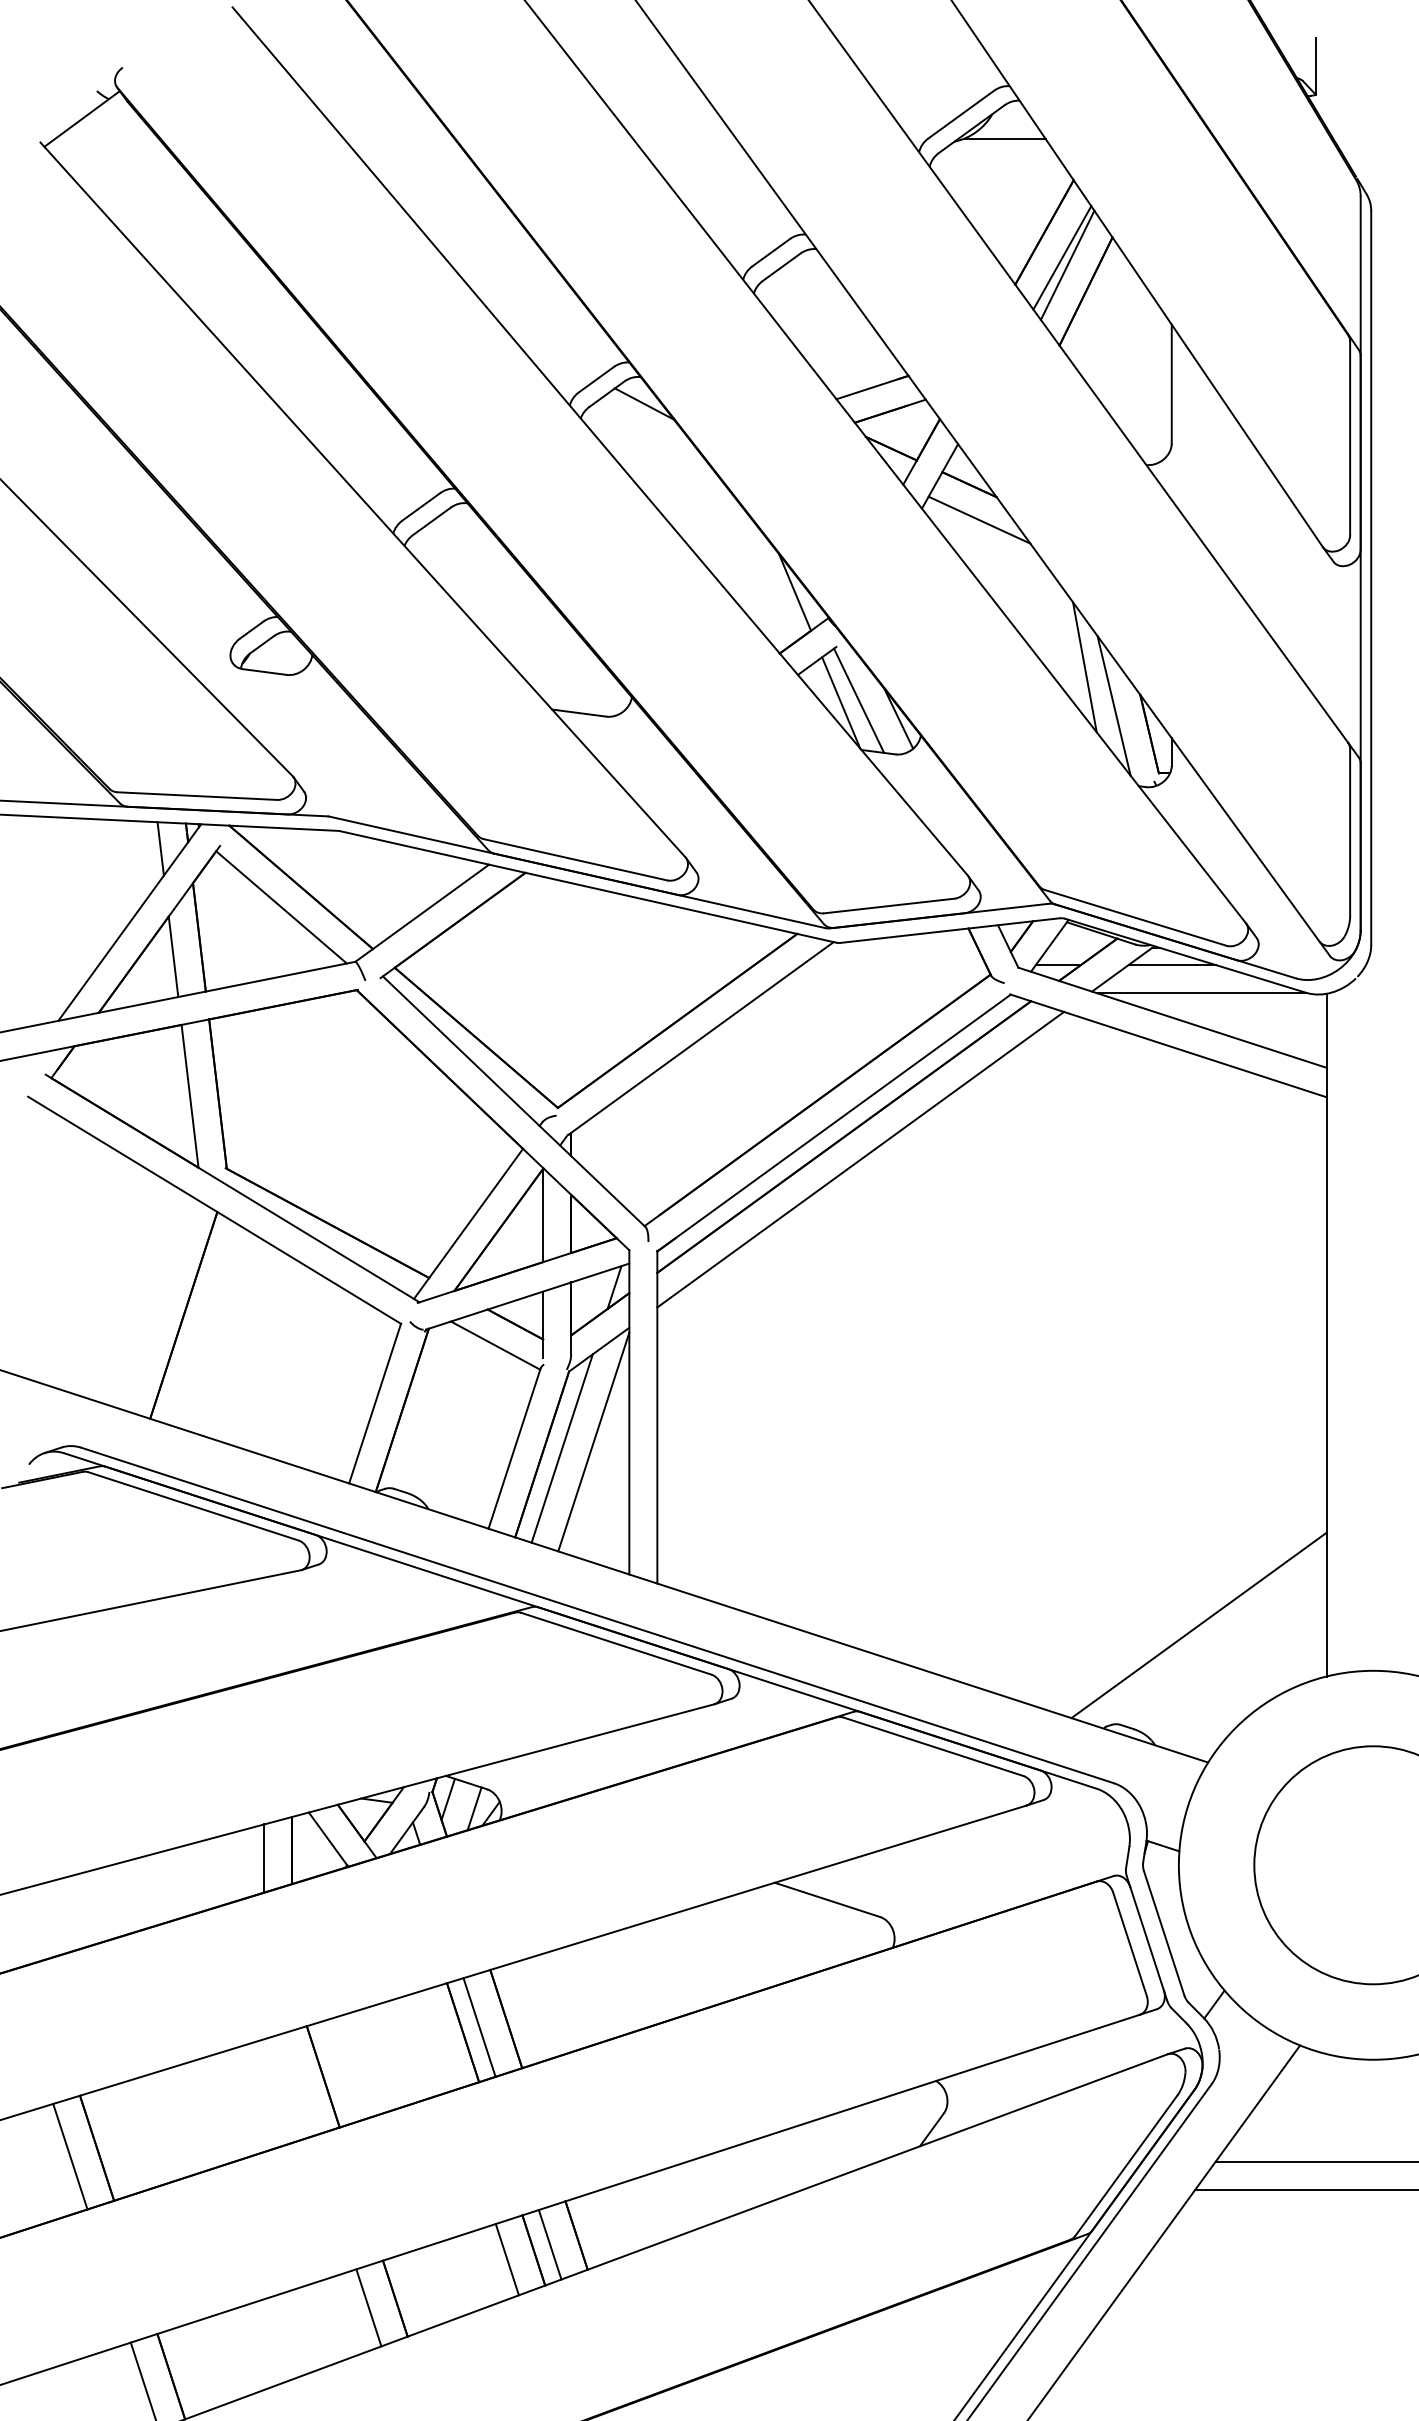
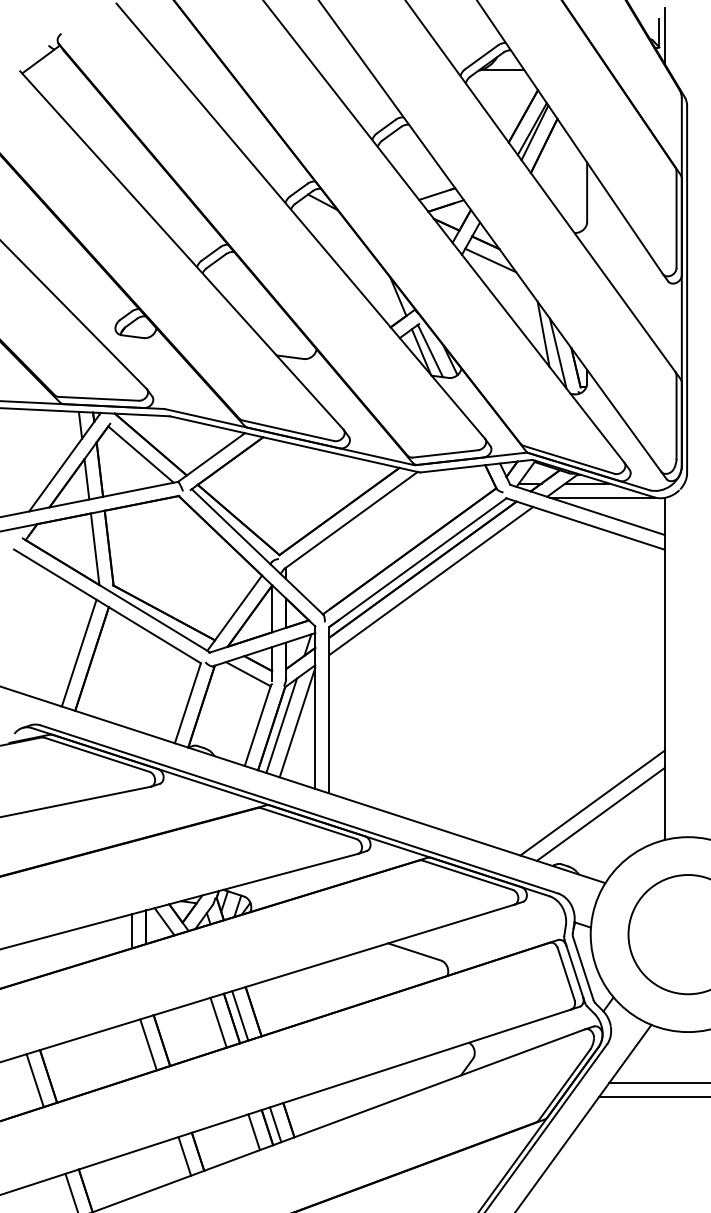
line: (1326, 71) -> (664, 35), added
line: (156, 1302) -> (78, 652), added
line: (1182, 1601) -> (592, 802), added
line: (436, 2040) -> (218, 1022), added
line: (296, 2084) -> (148, 1044), added

